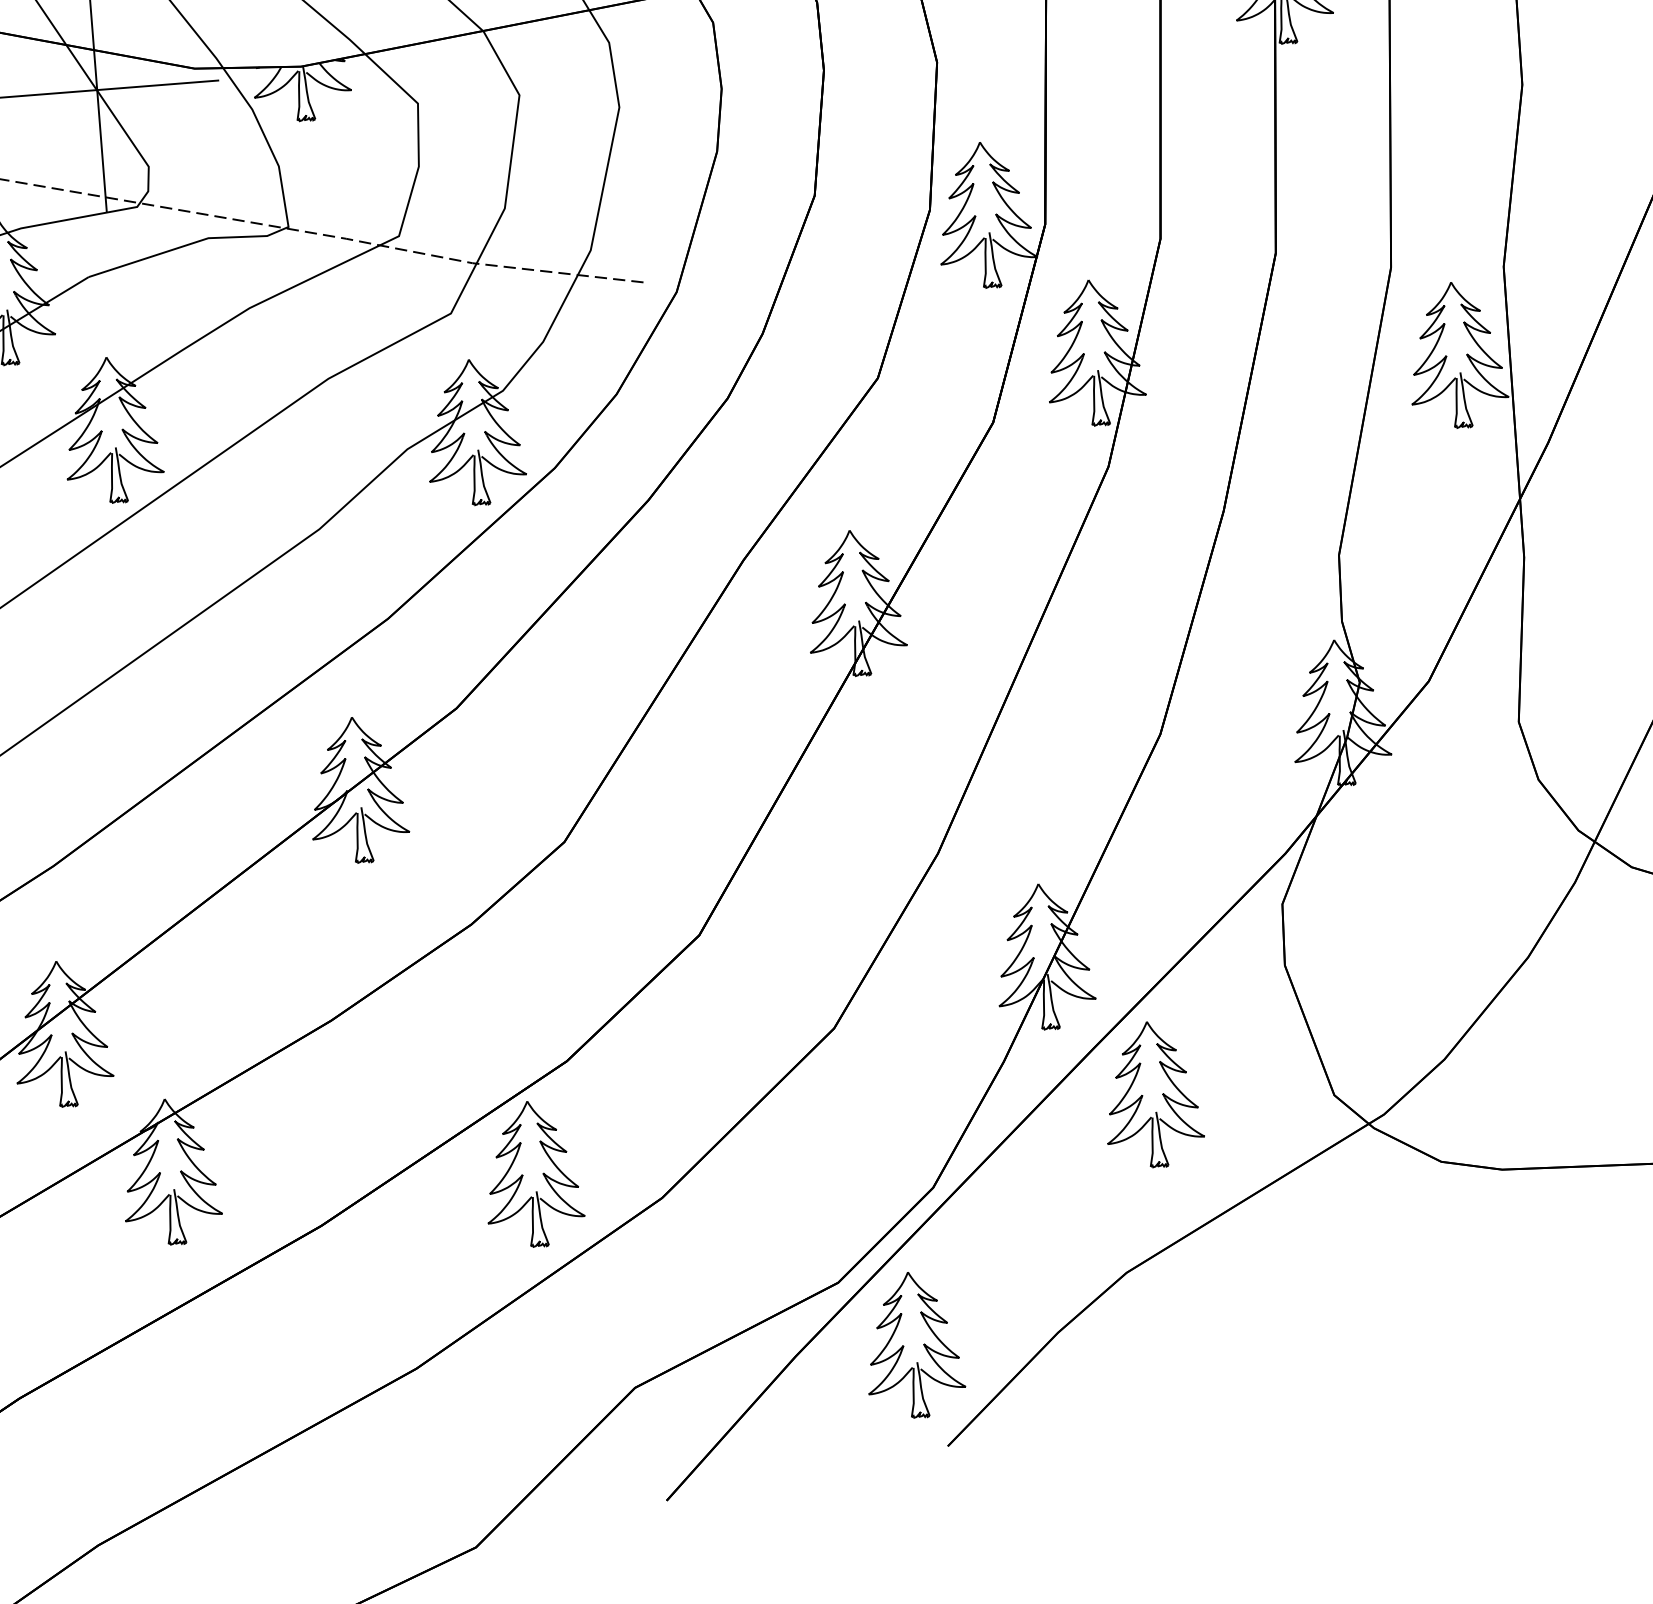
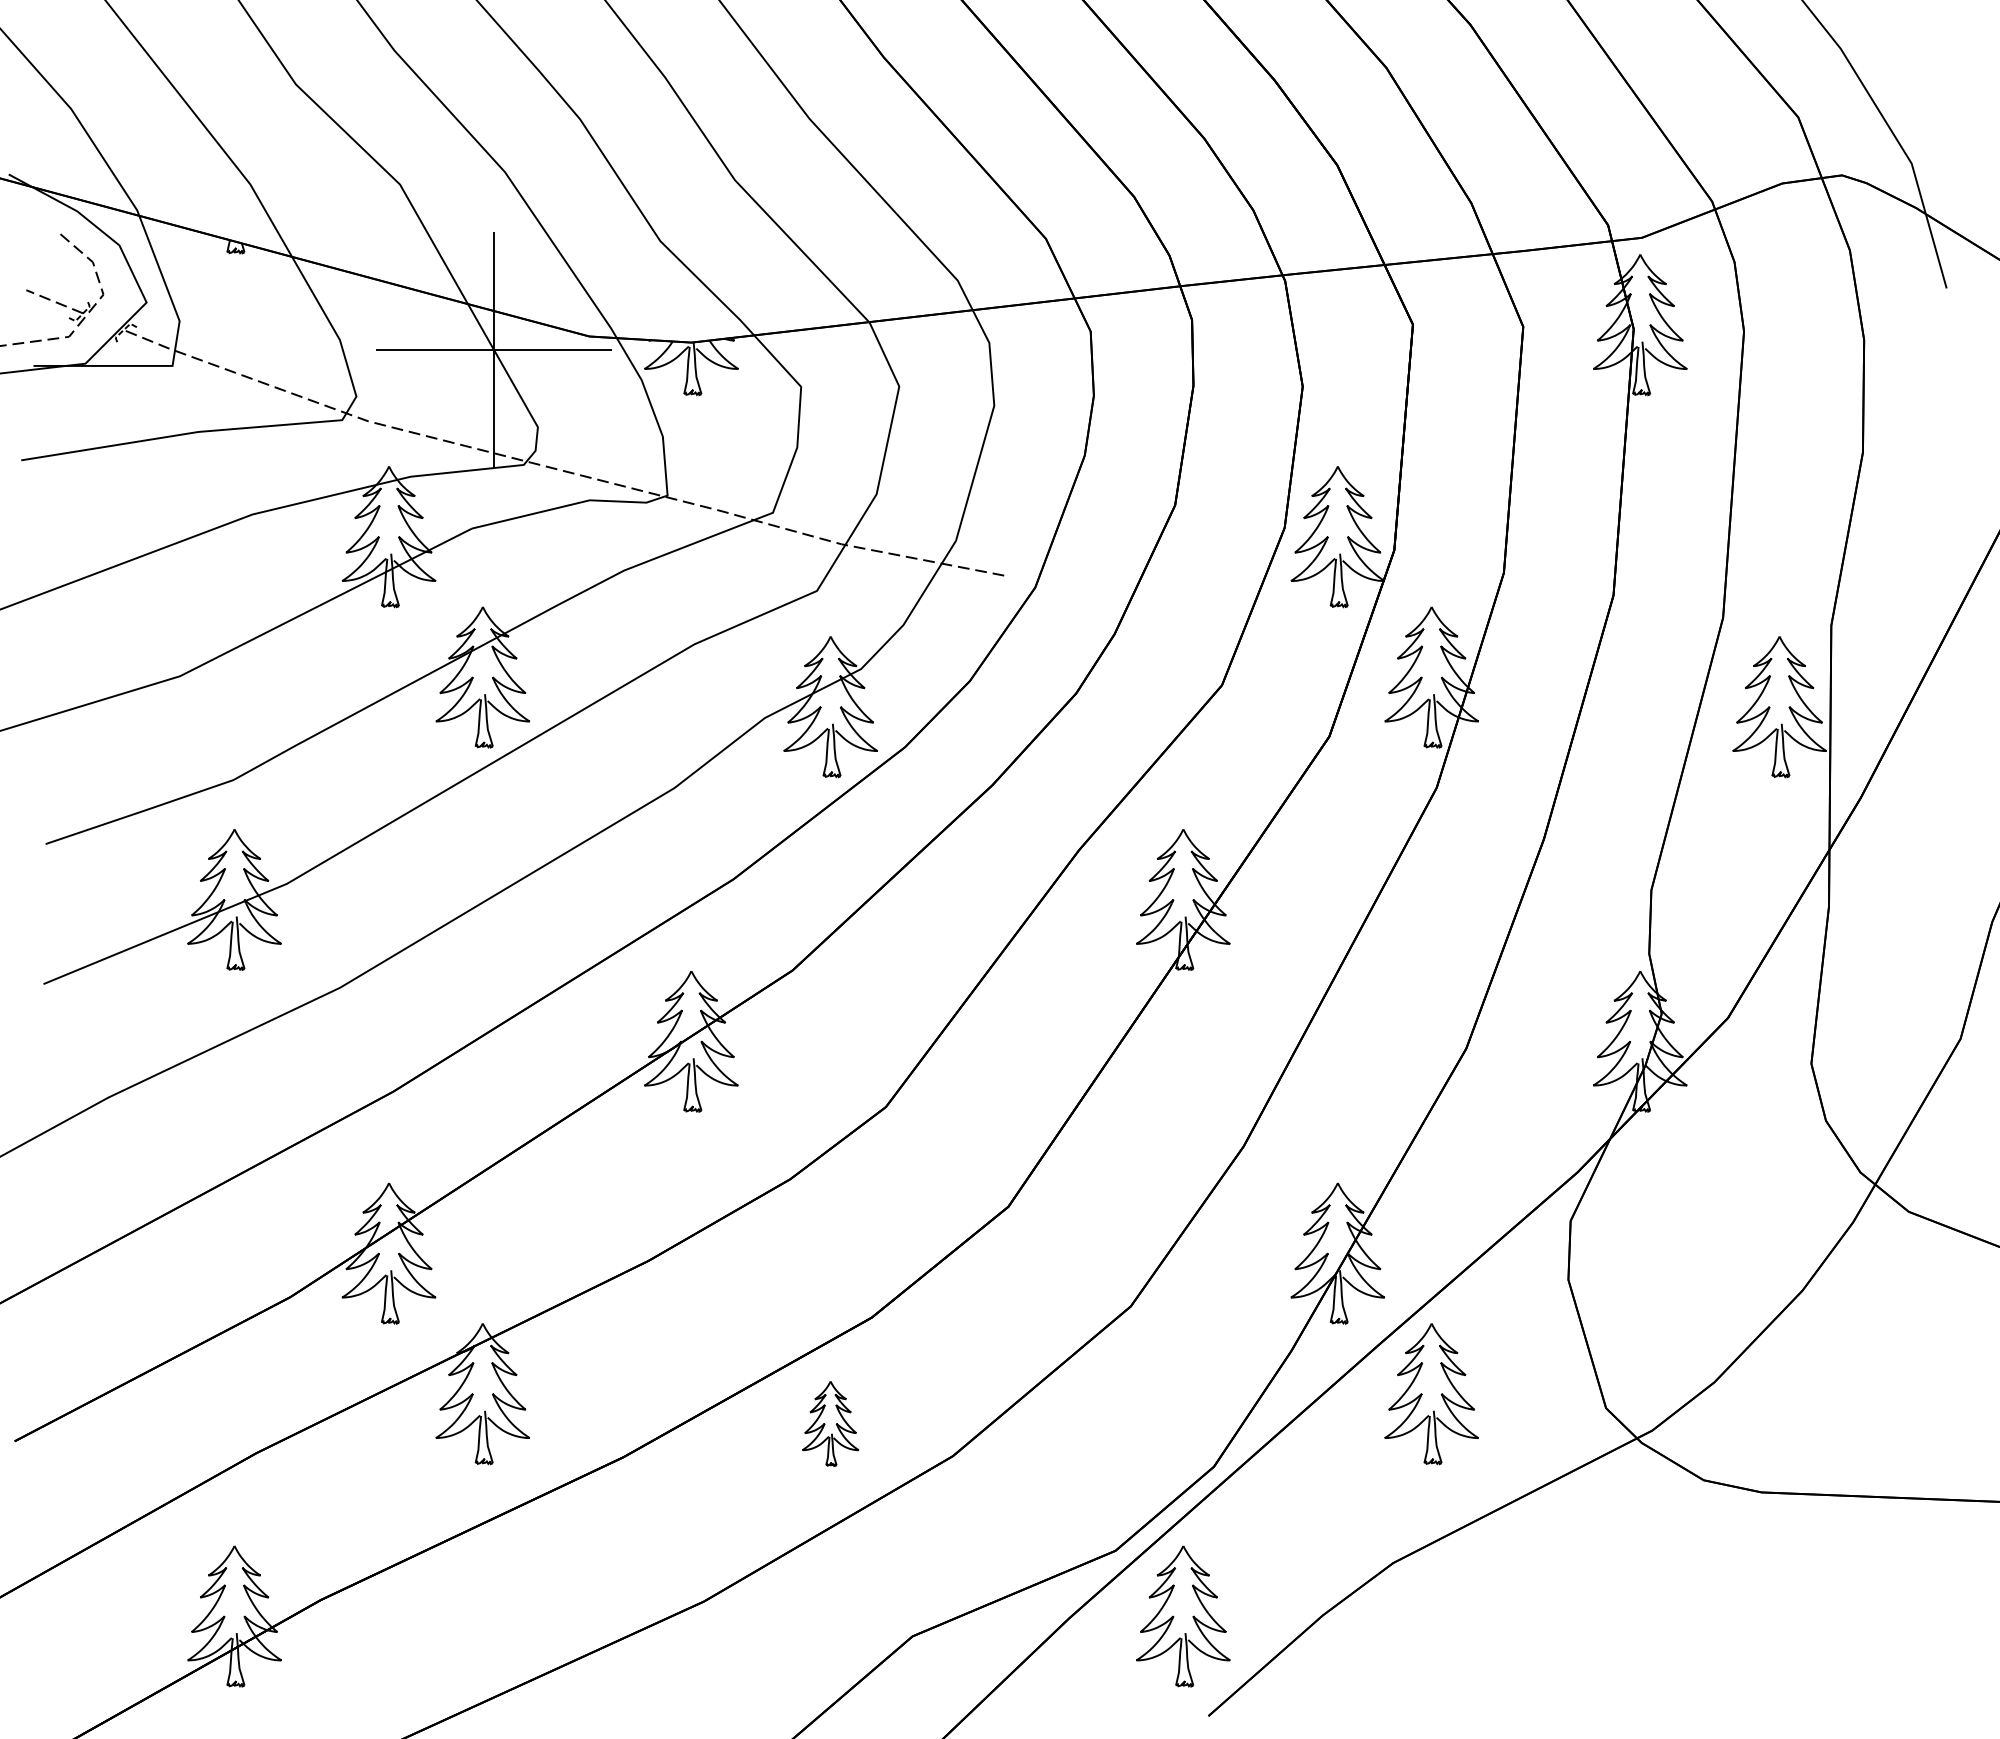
part: (532, 1174) -> (830, 1423), size x0.6

